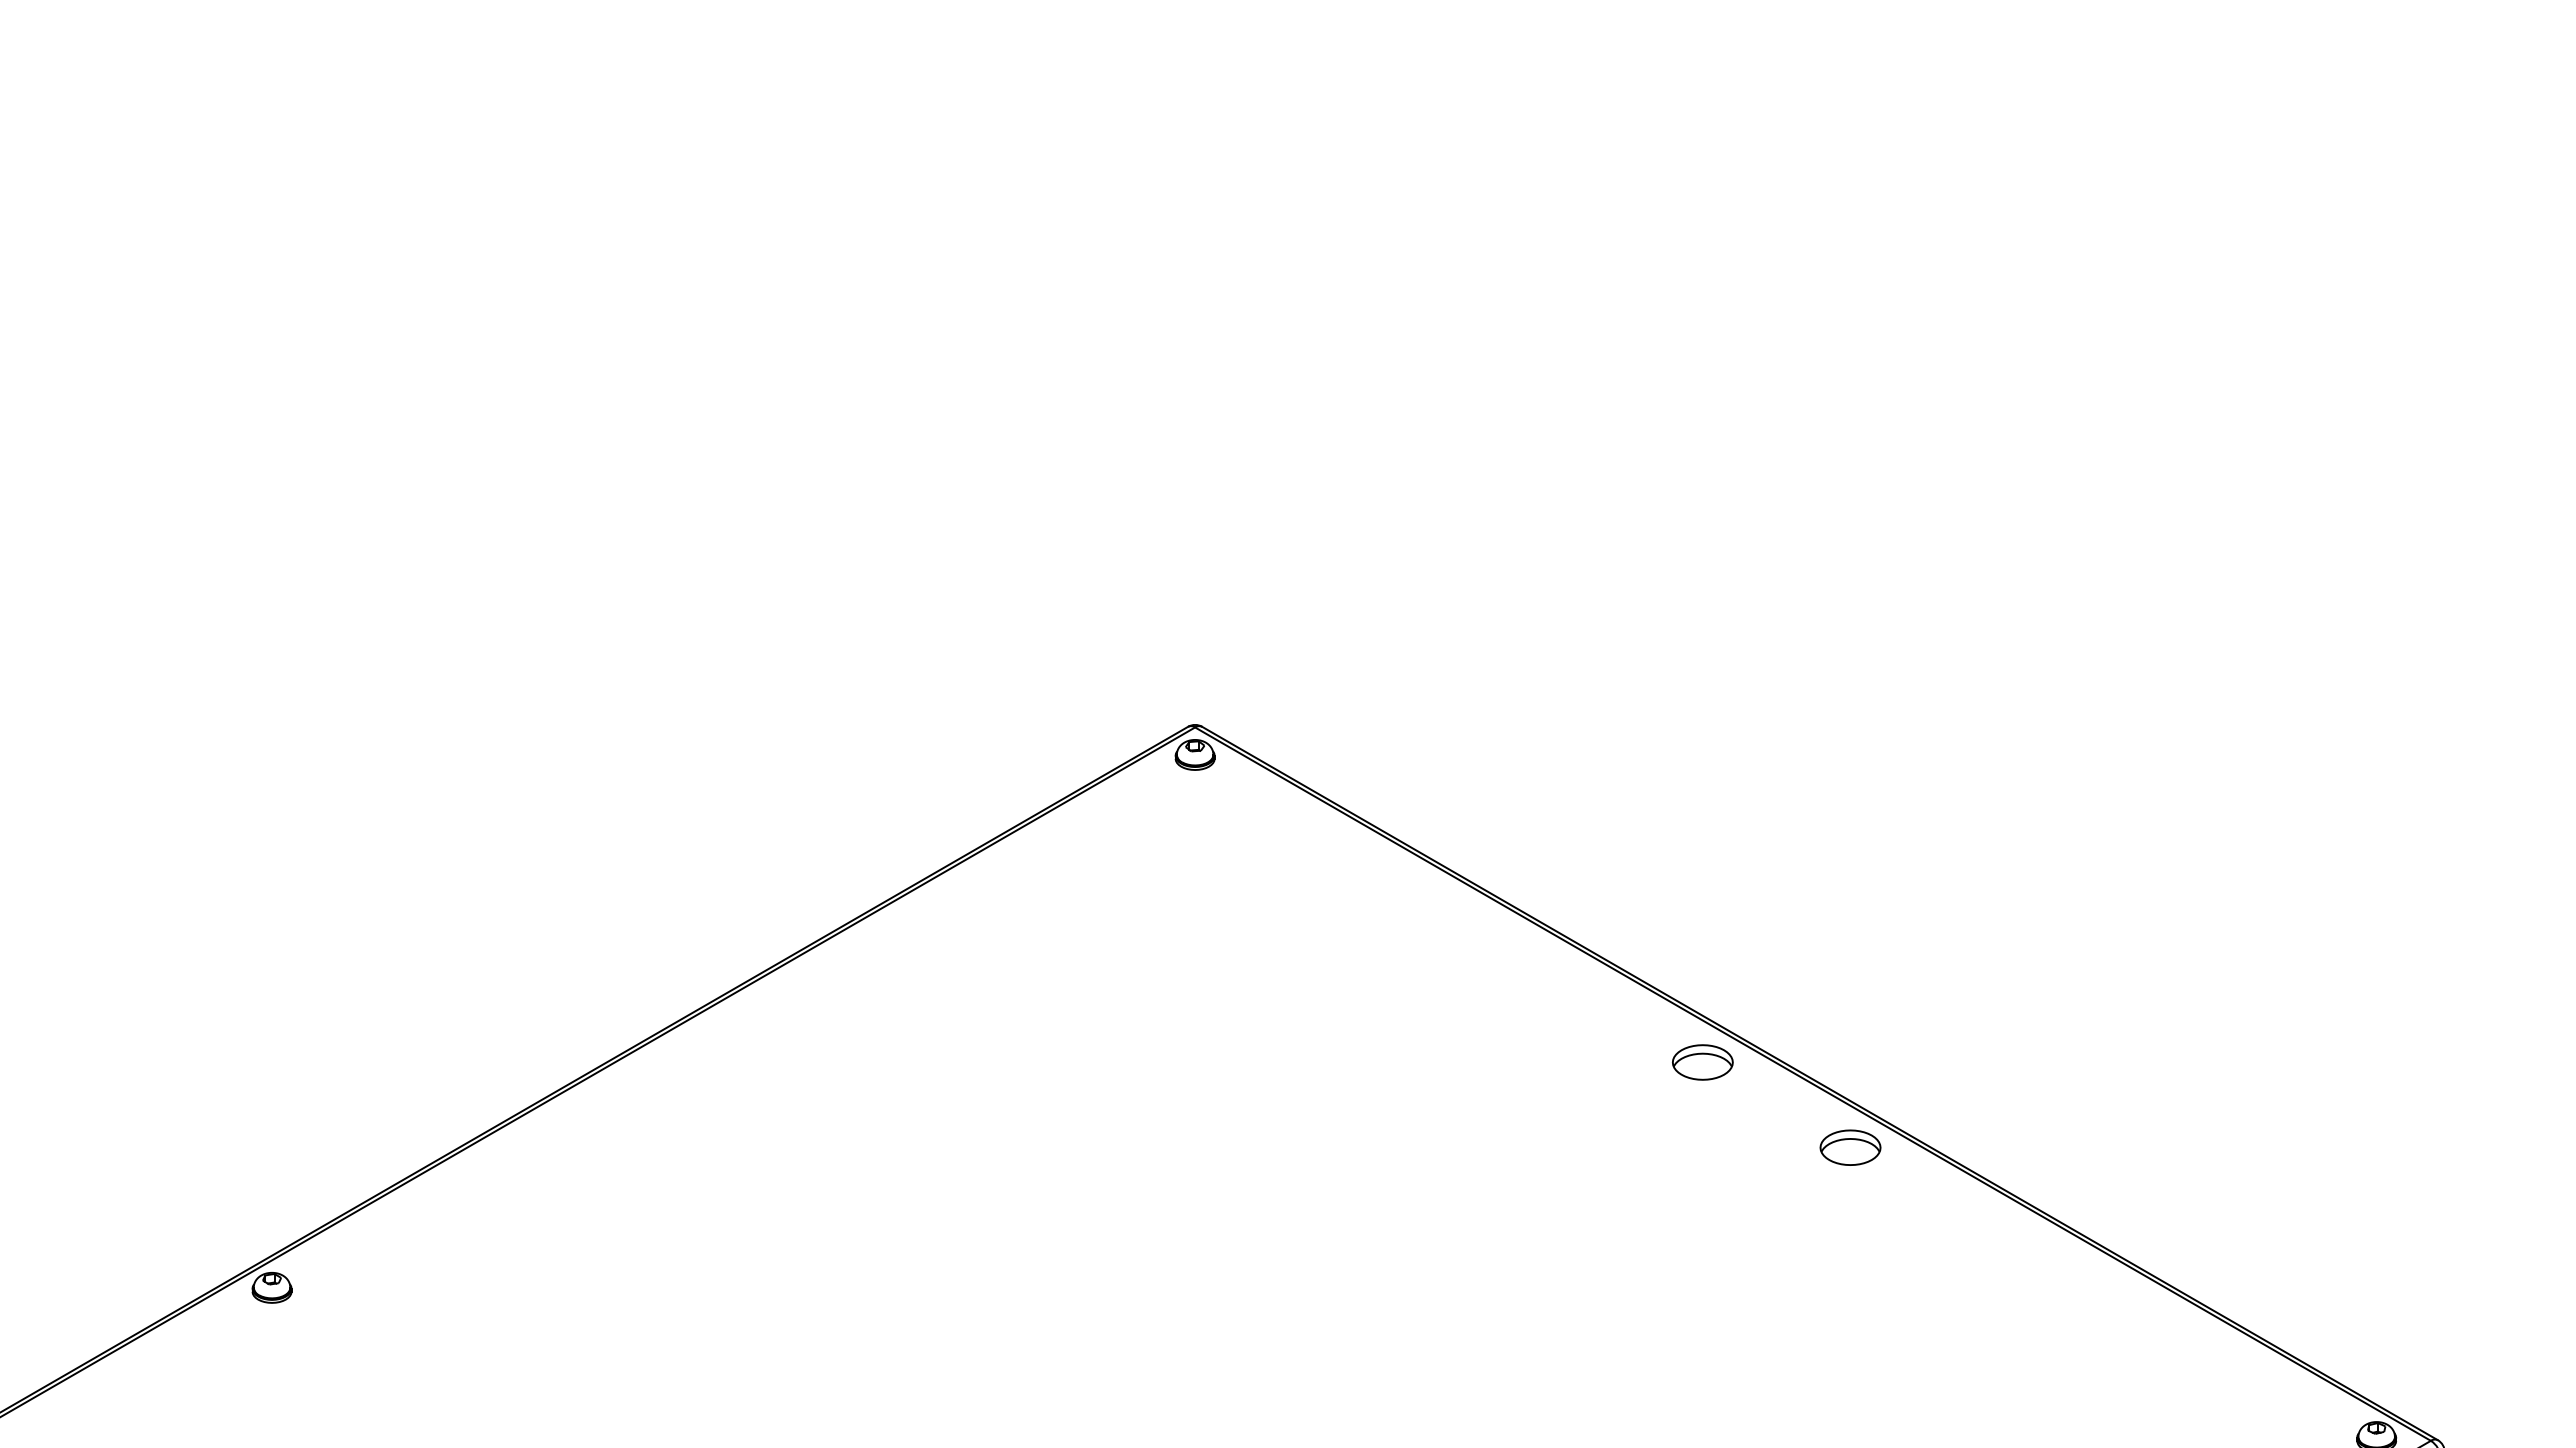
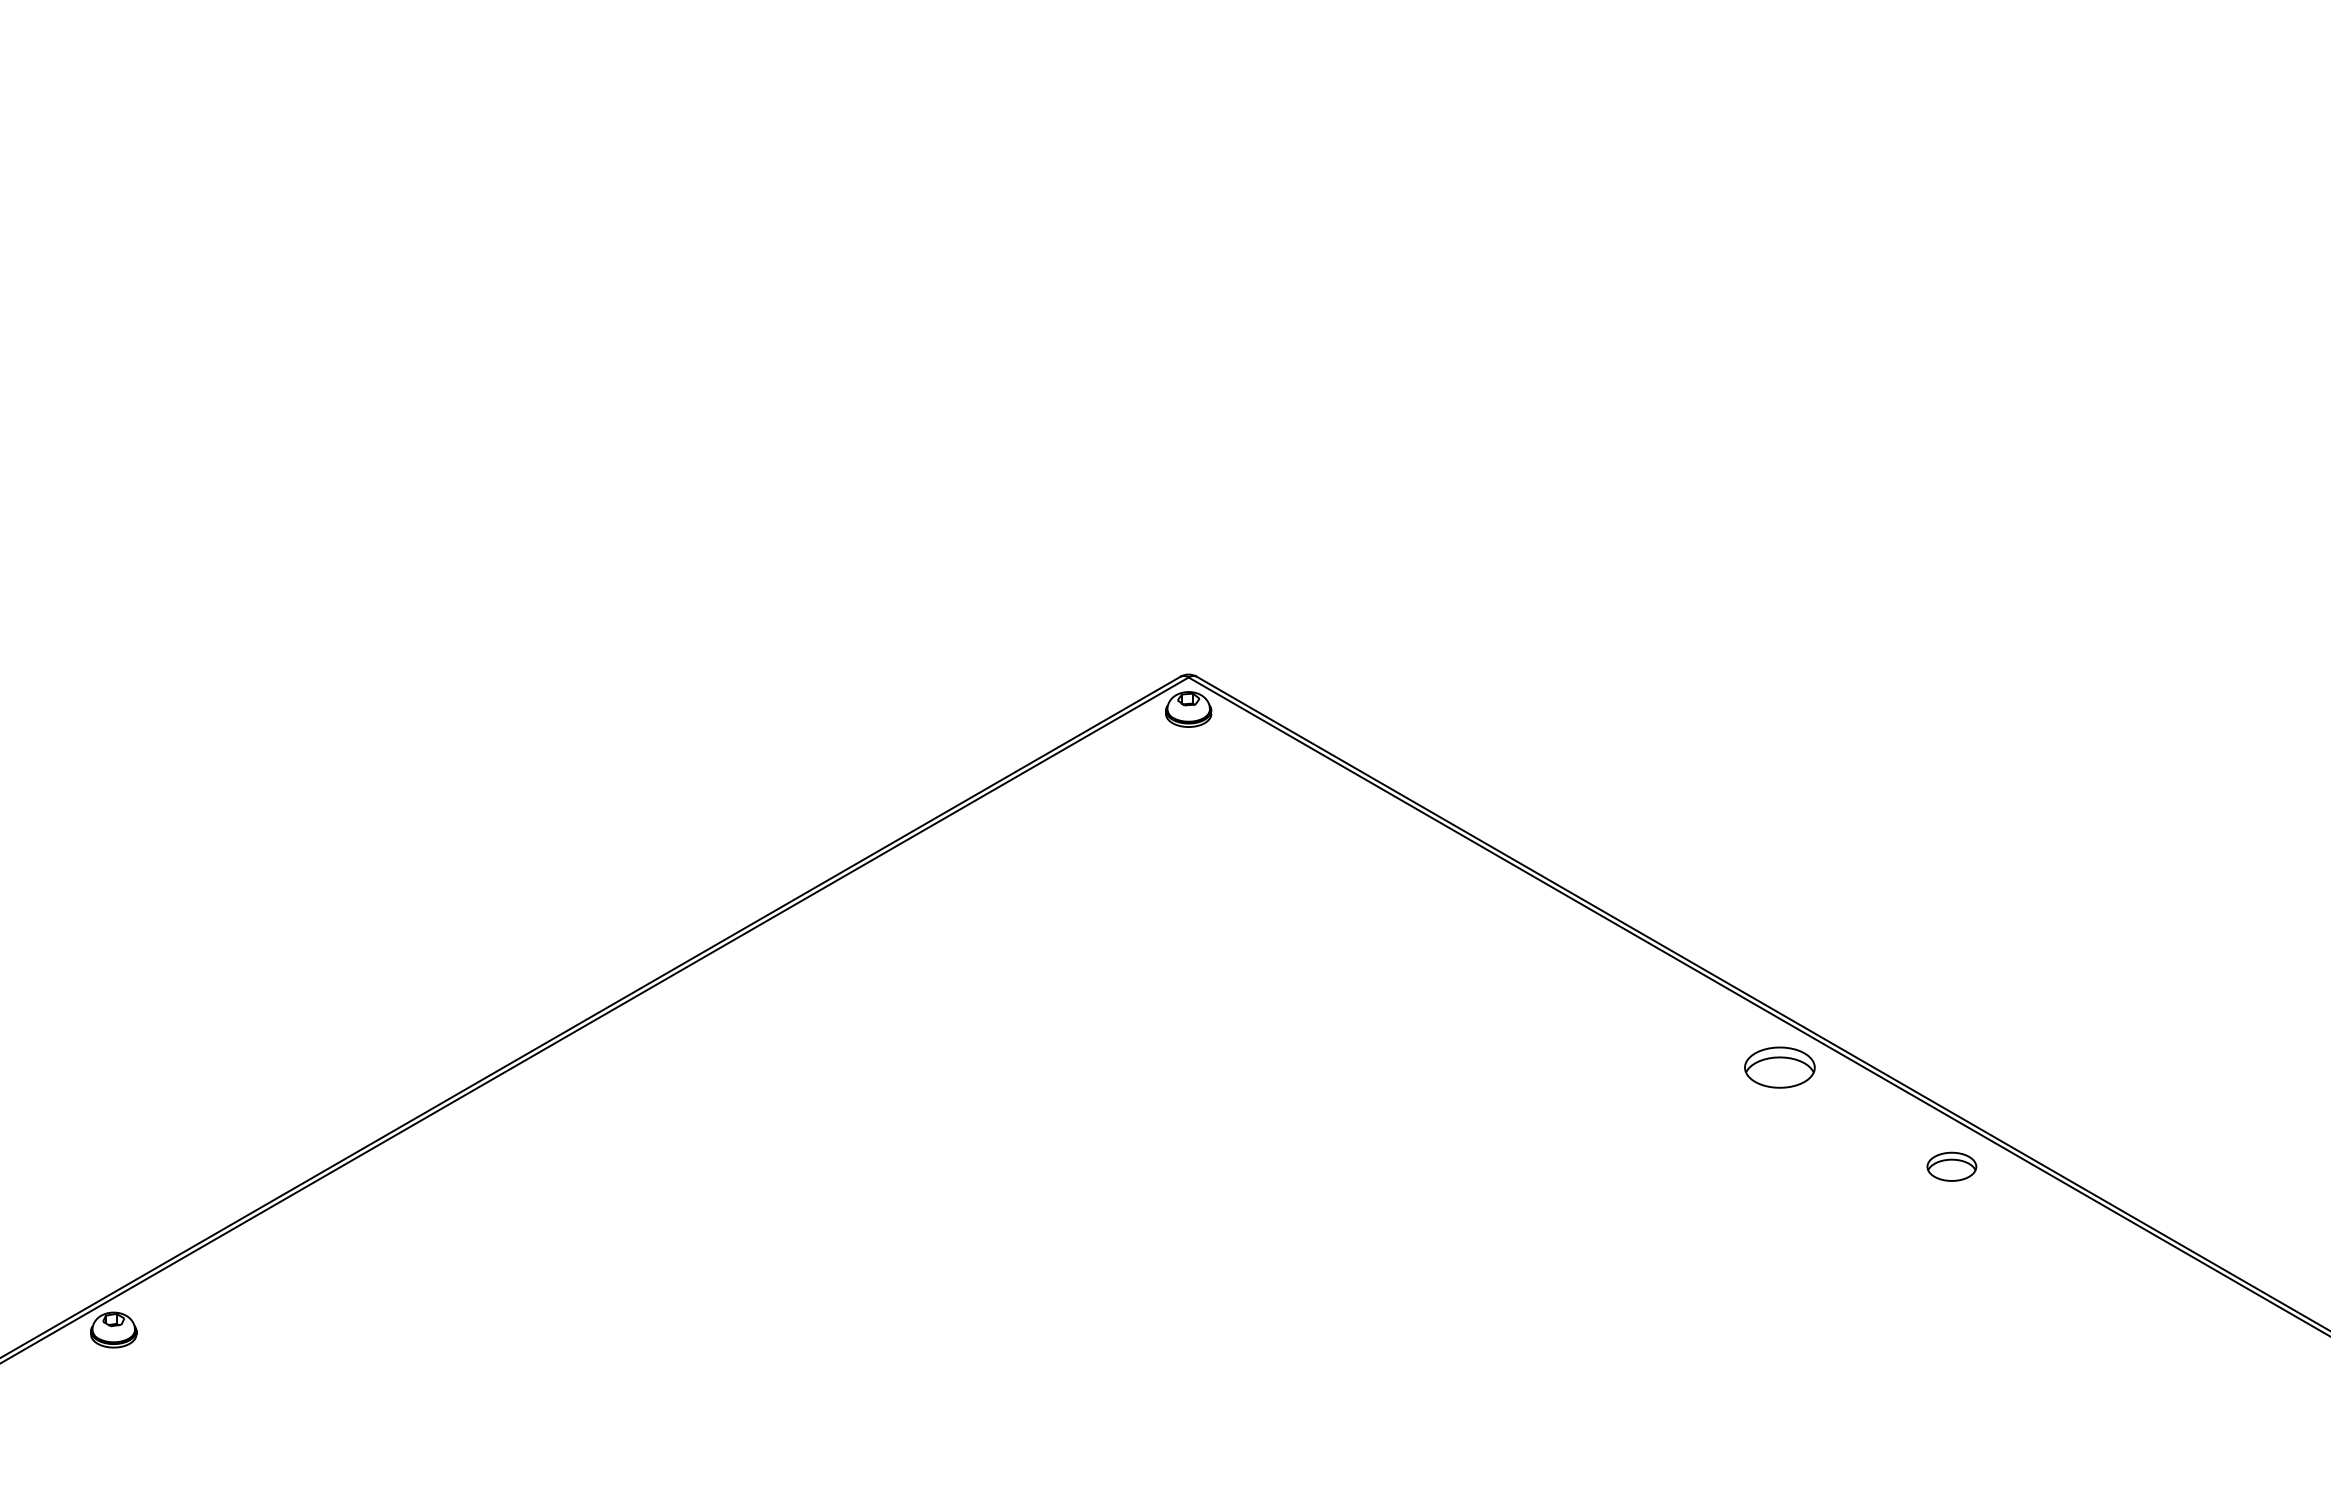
part: (1850, 1147) -> (1951, 1166), size x0.7

